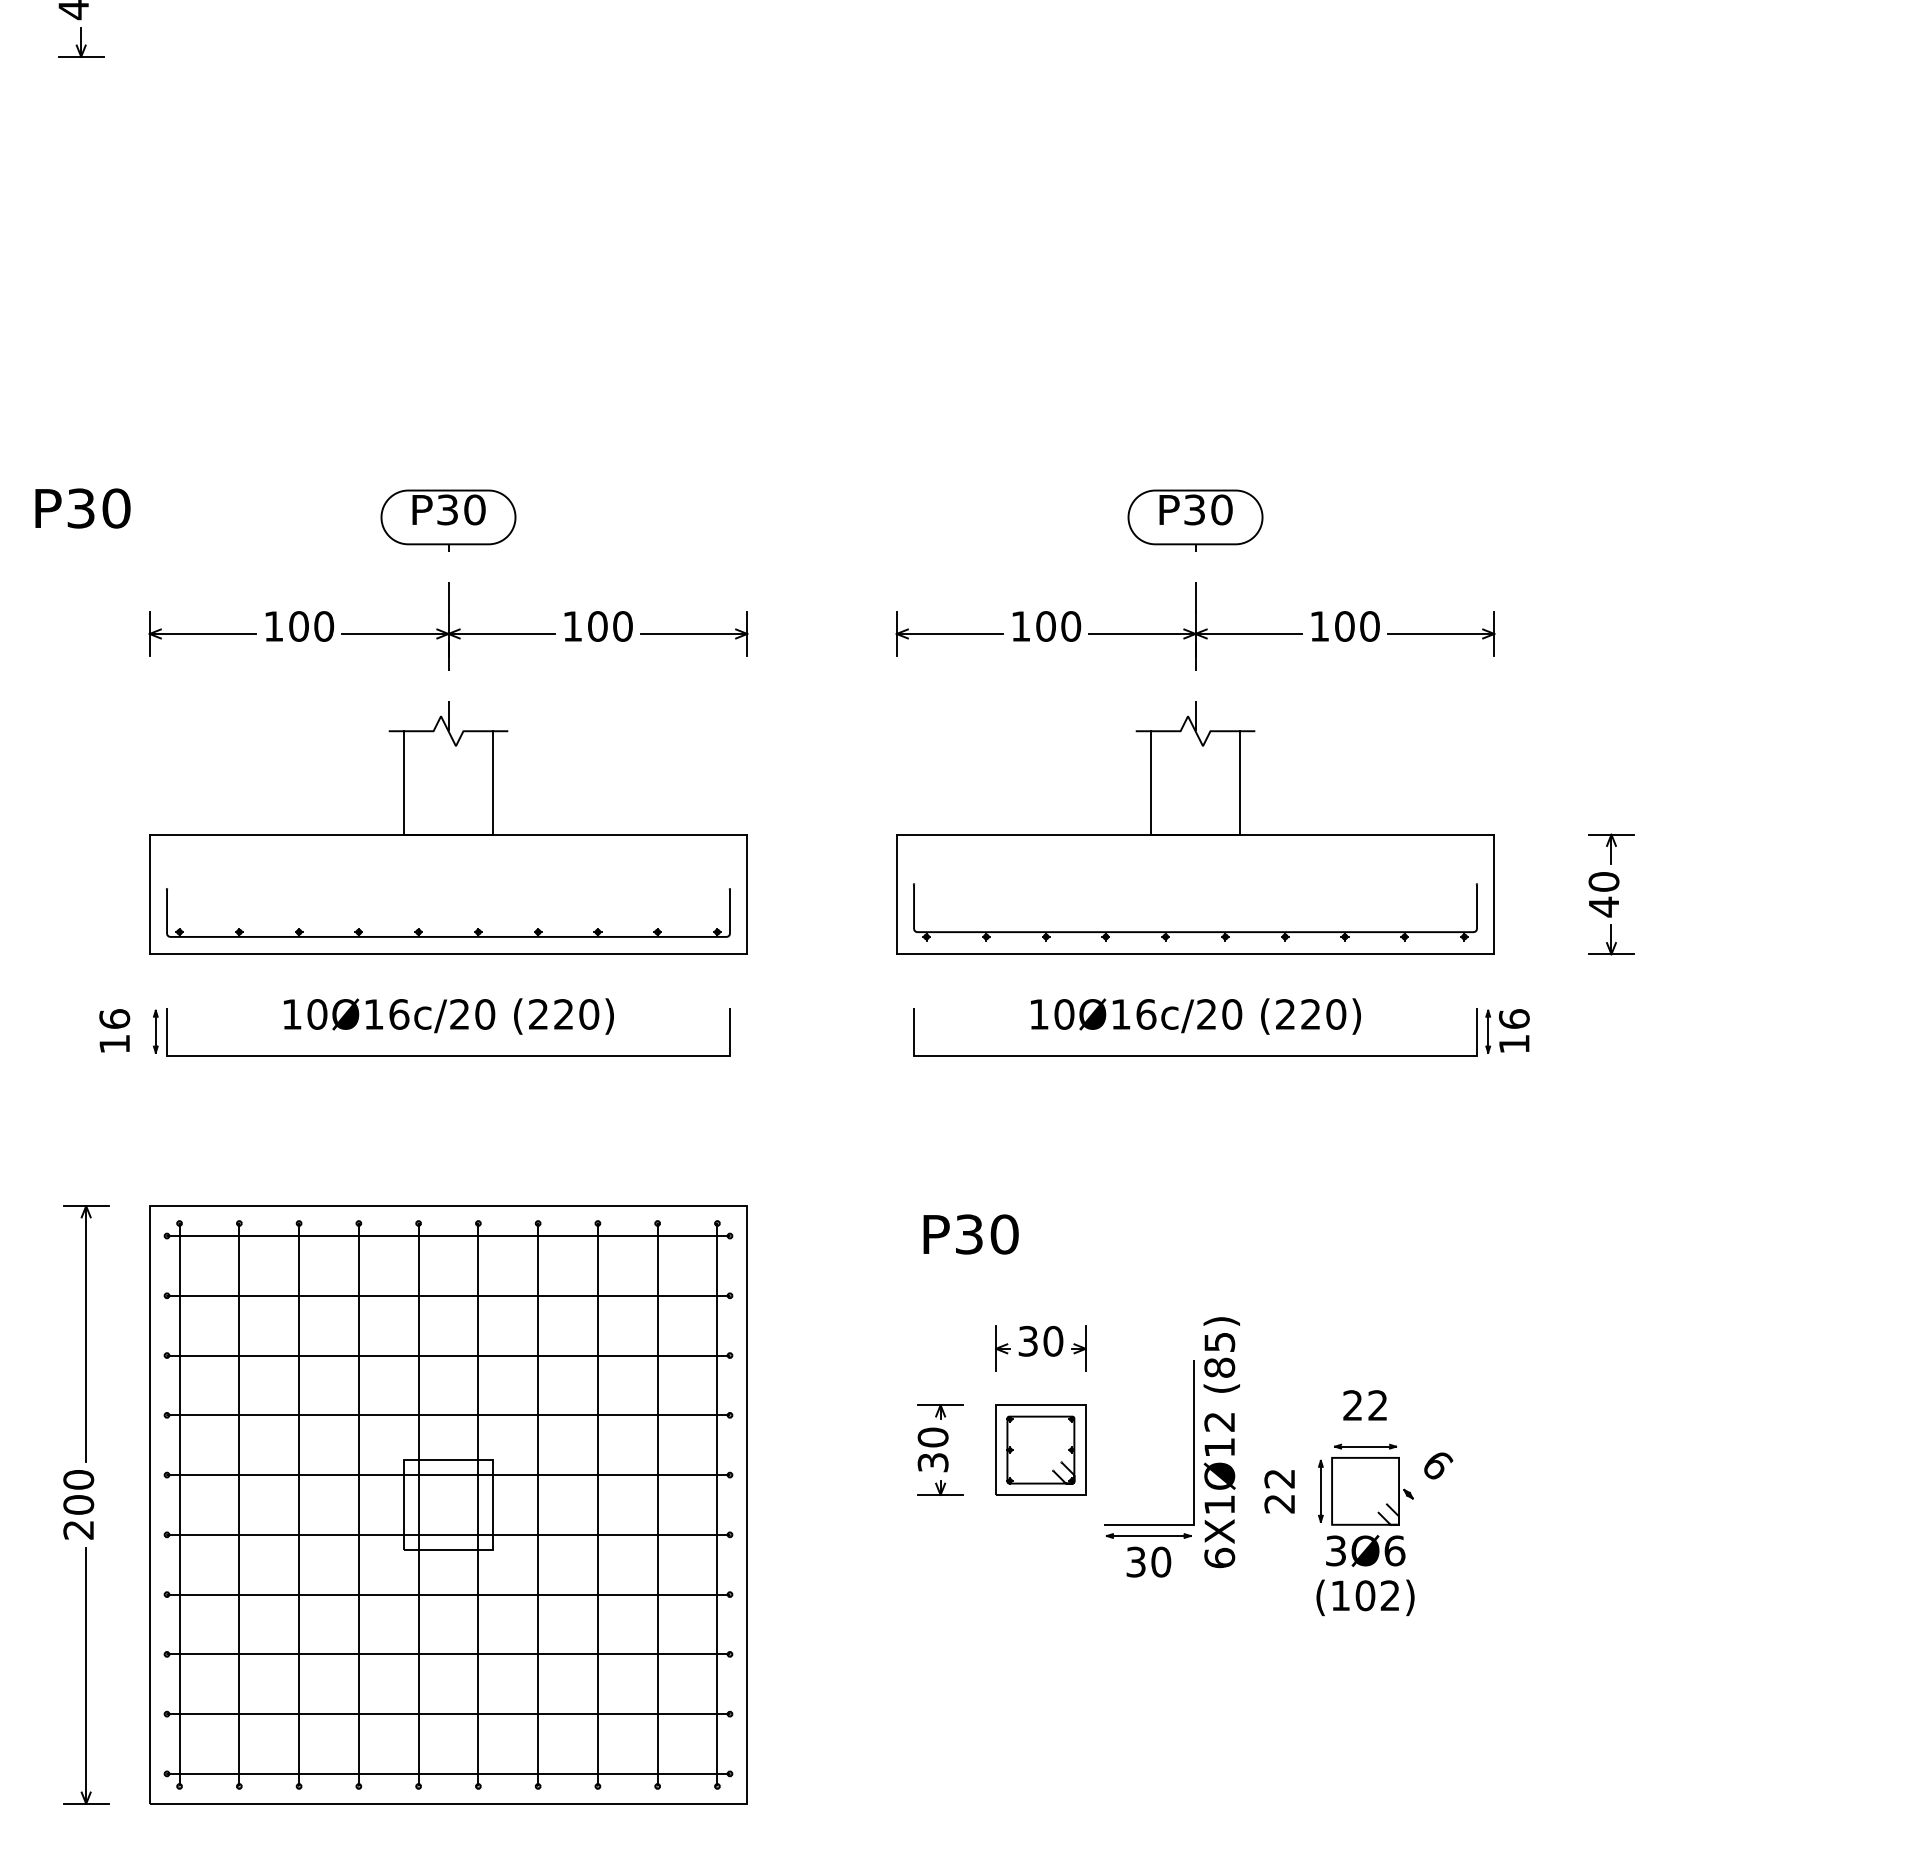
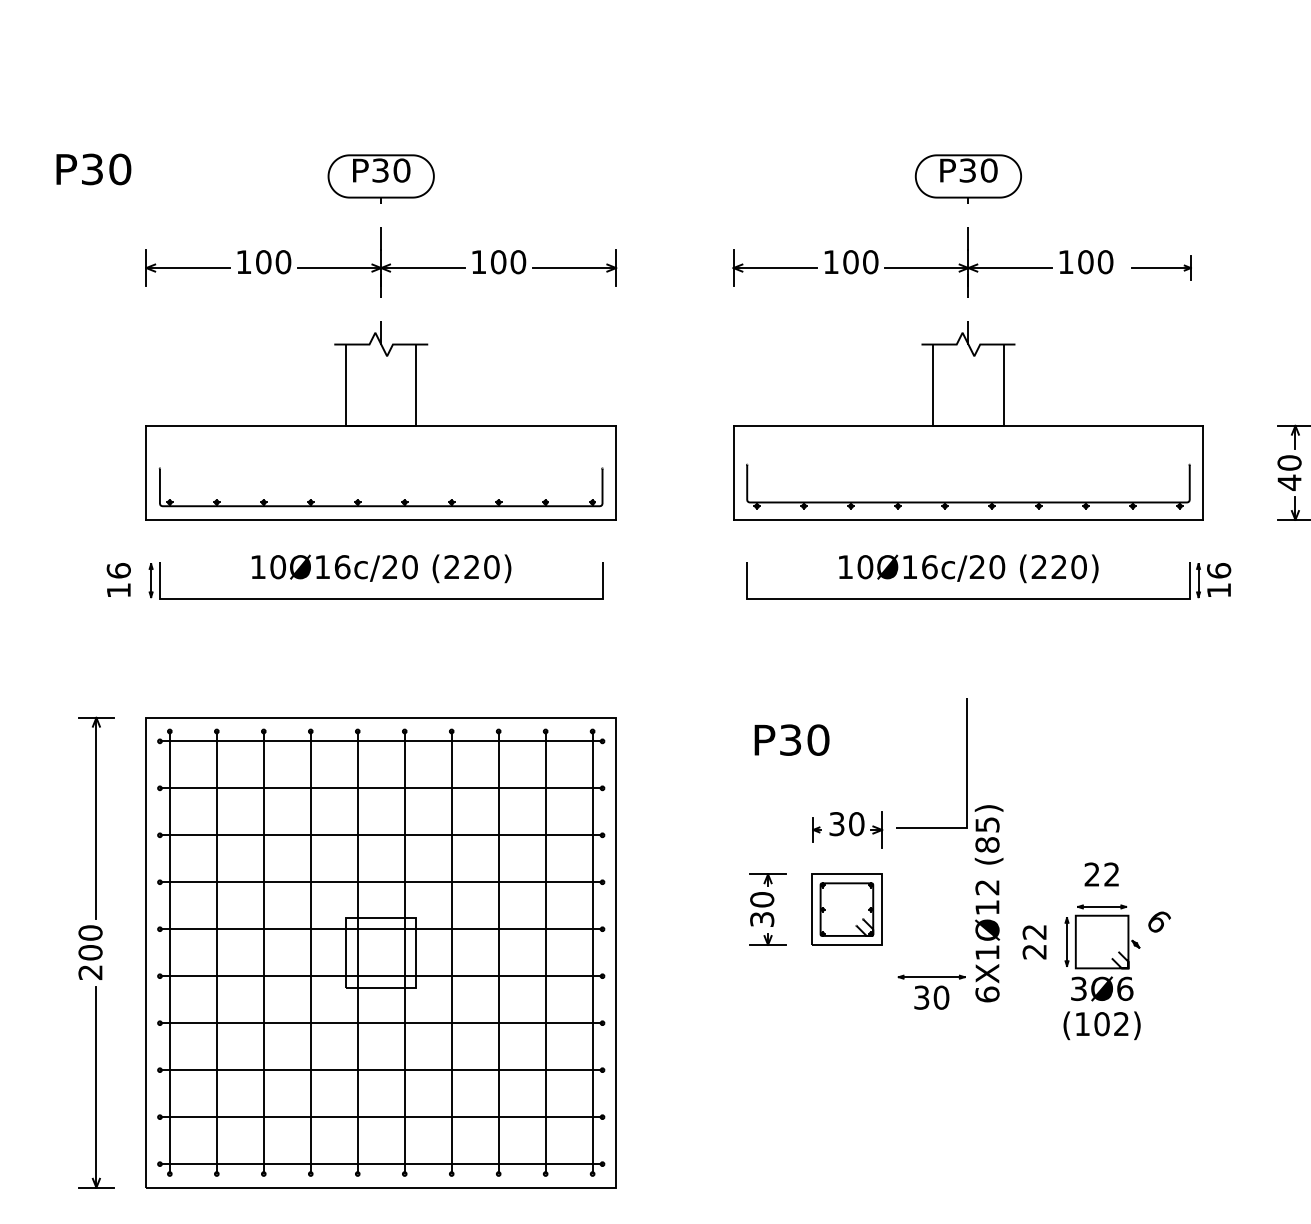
part: (1441, 633) -> (1161, 267), size x0.7
part: (1002, 1348) -> (816, 829), size x0.7
line: (1193, 1442) -> (966, 762), moved

